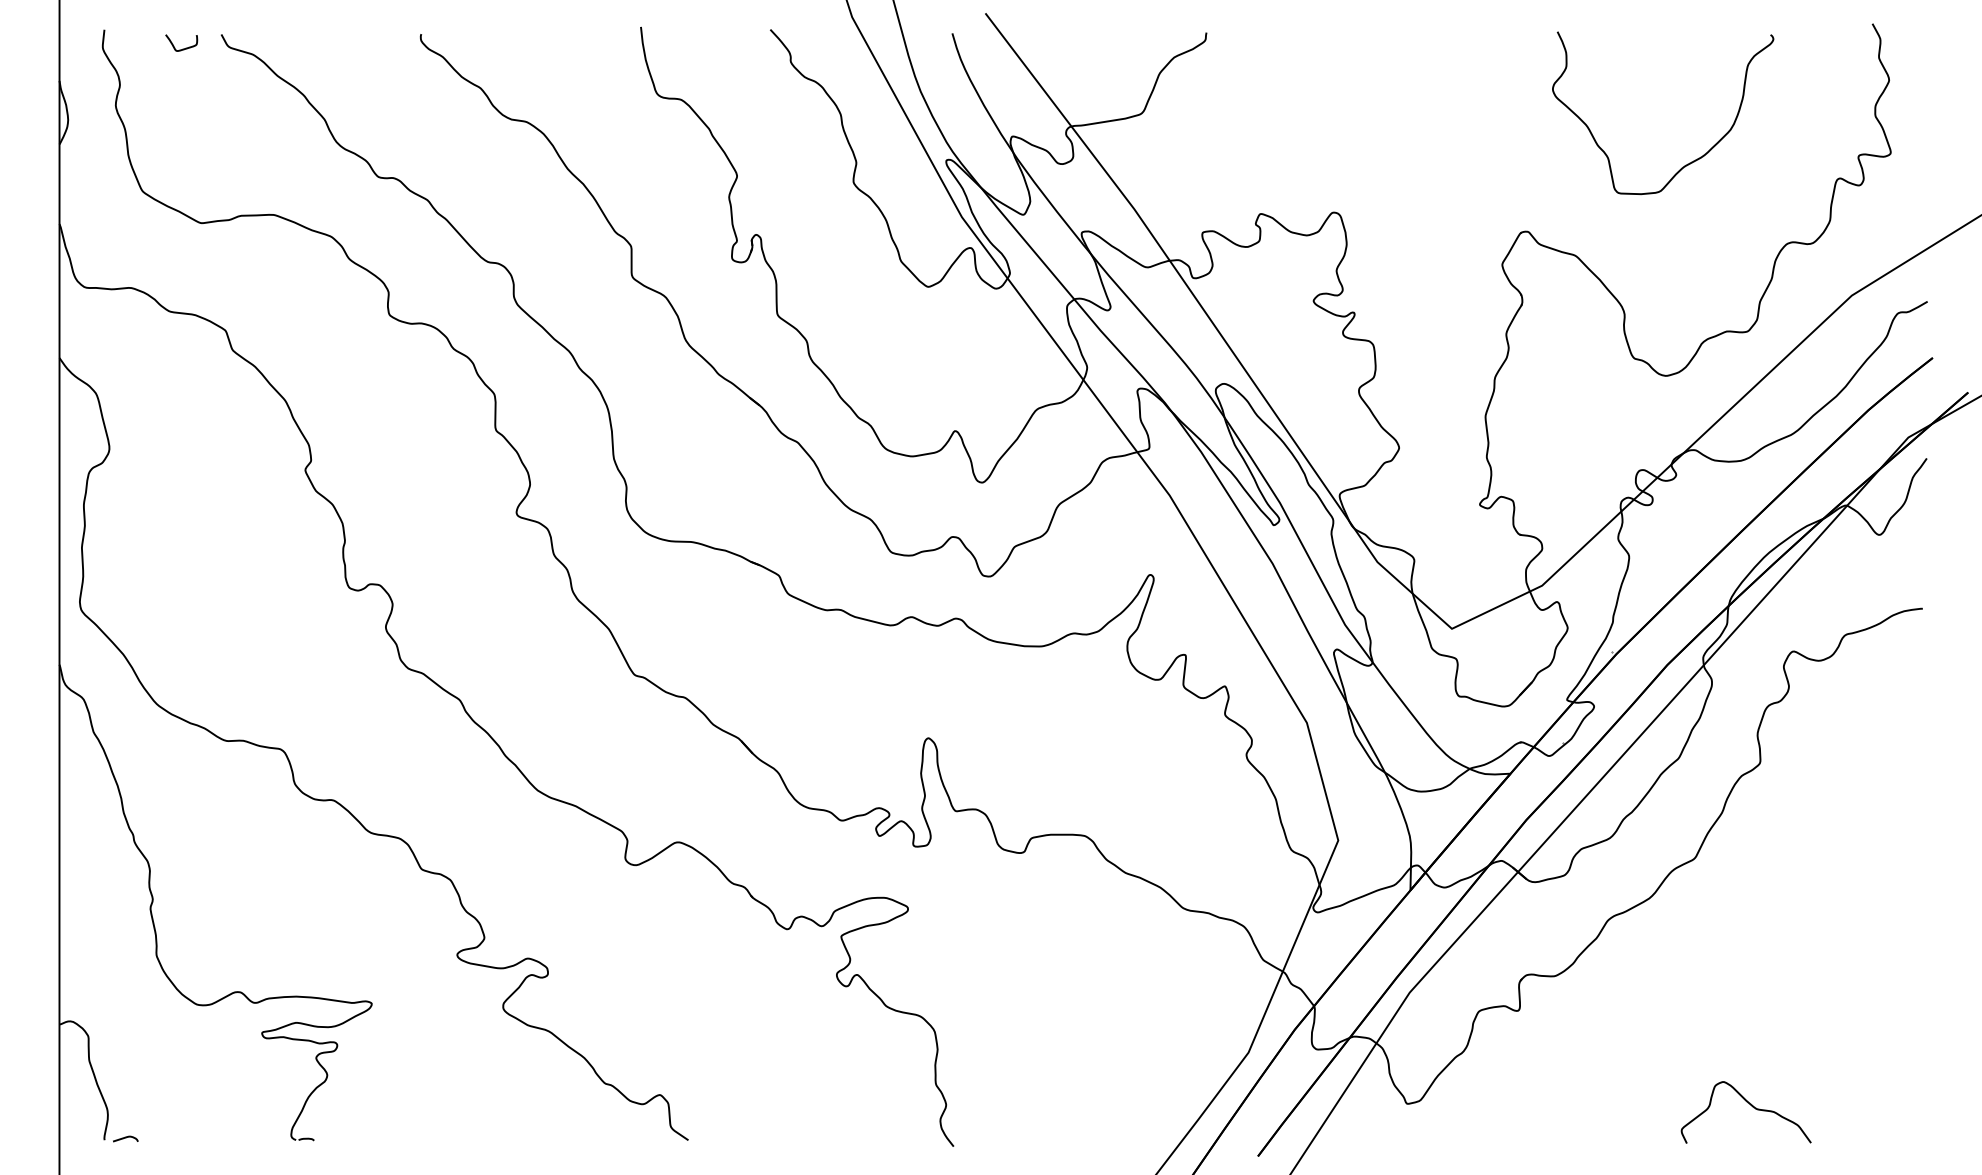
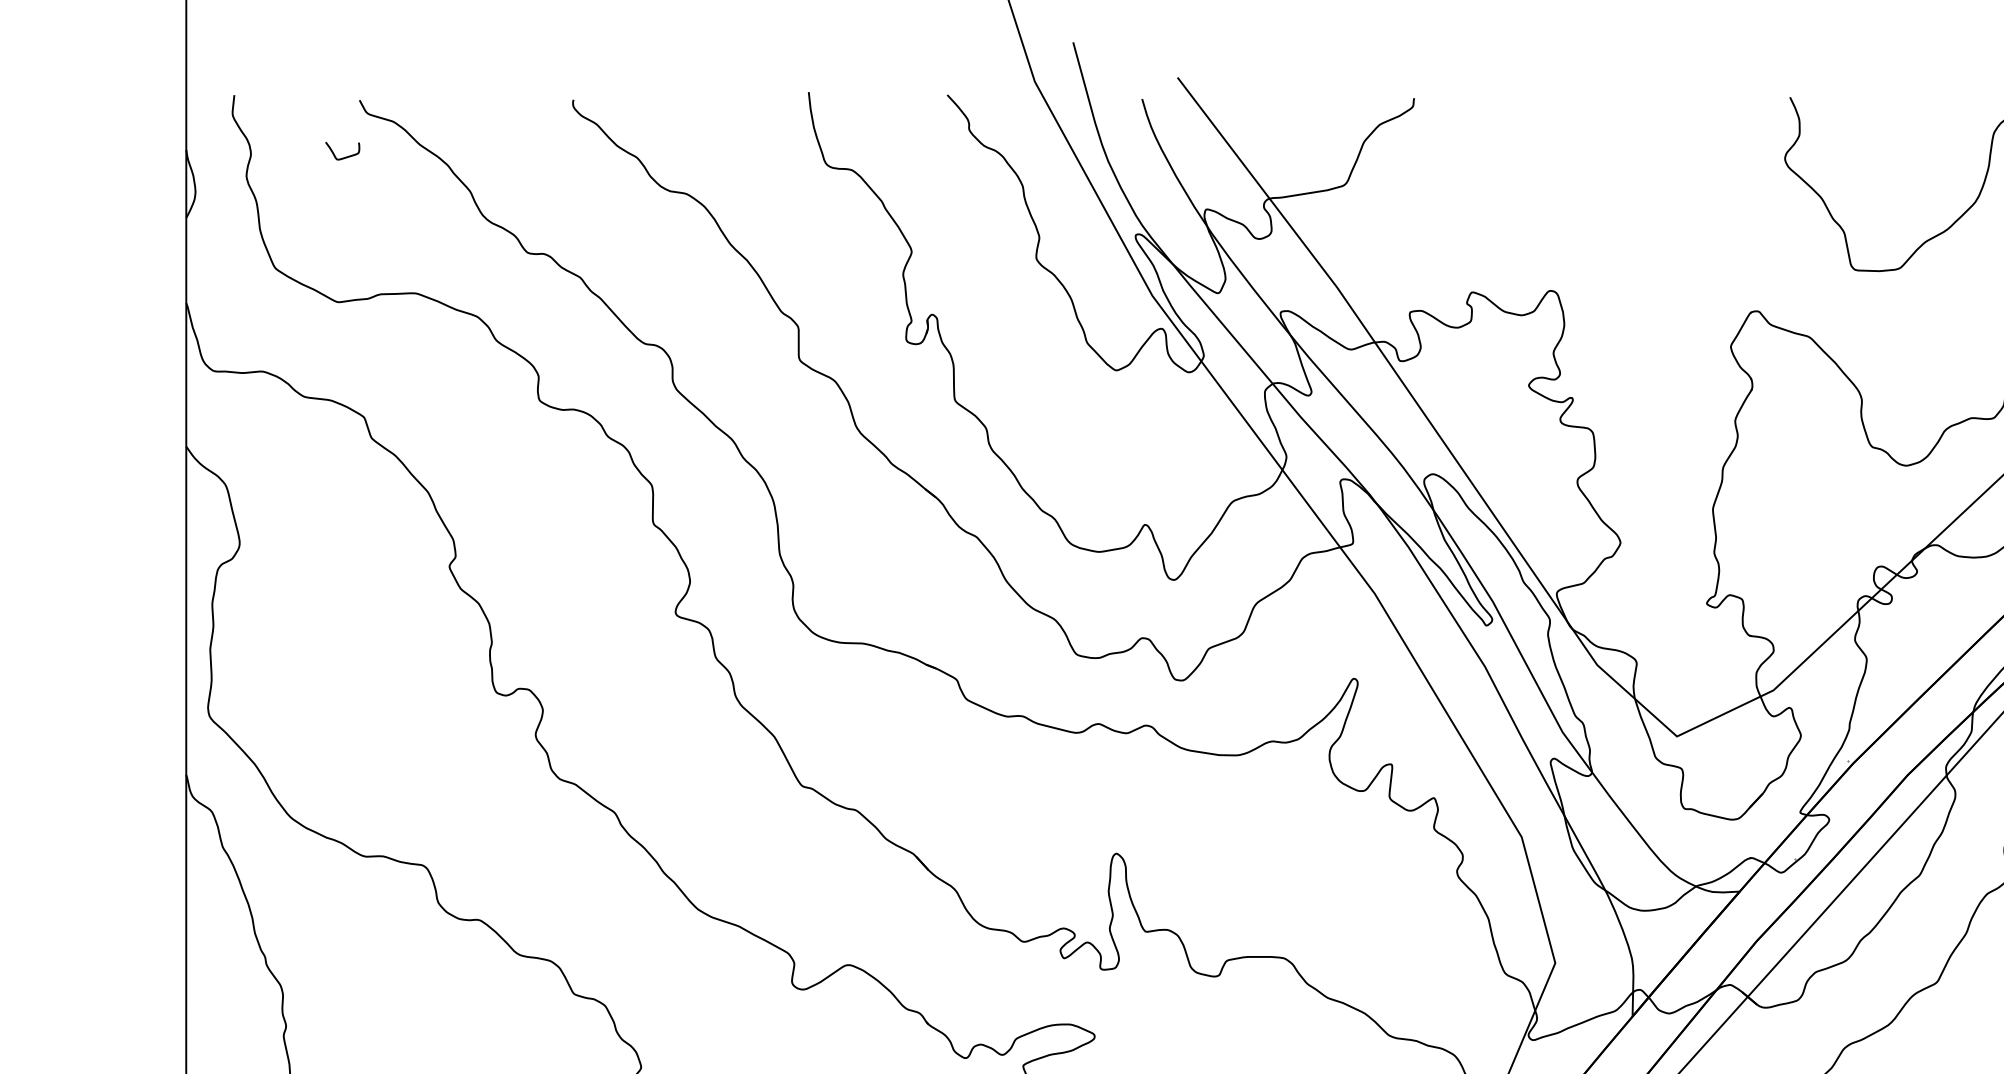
curve: (182, 48) -> (343, 156), moved

